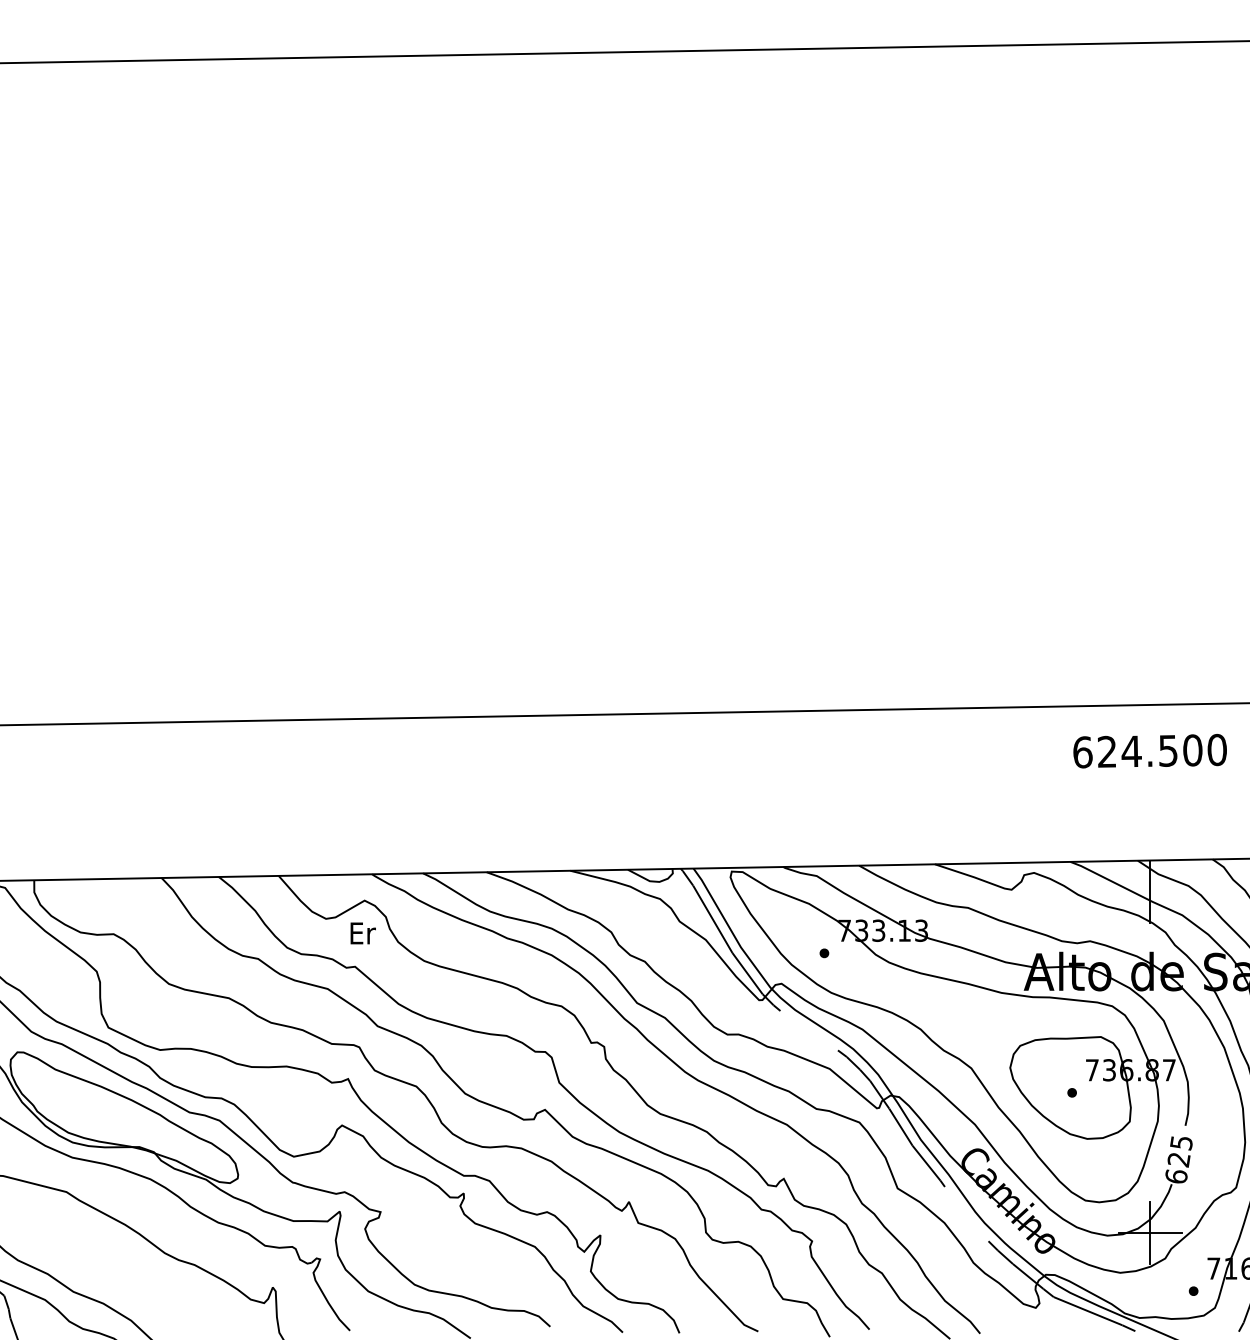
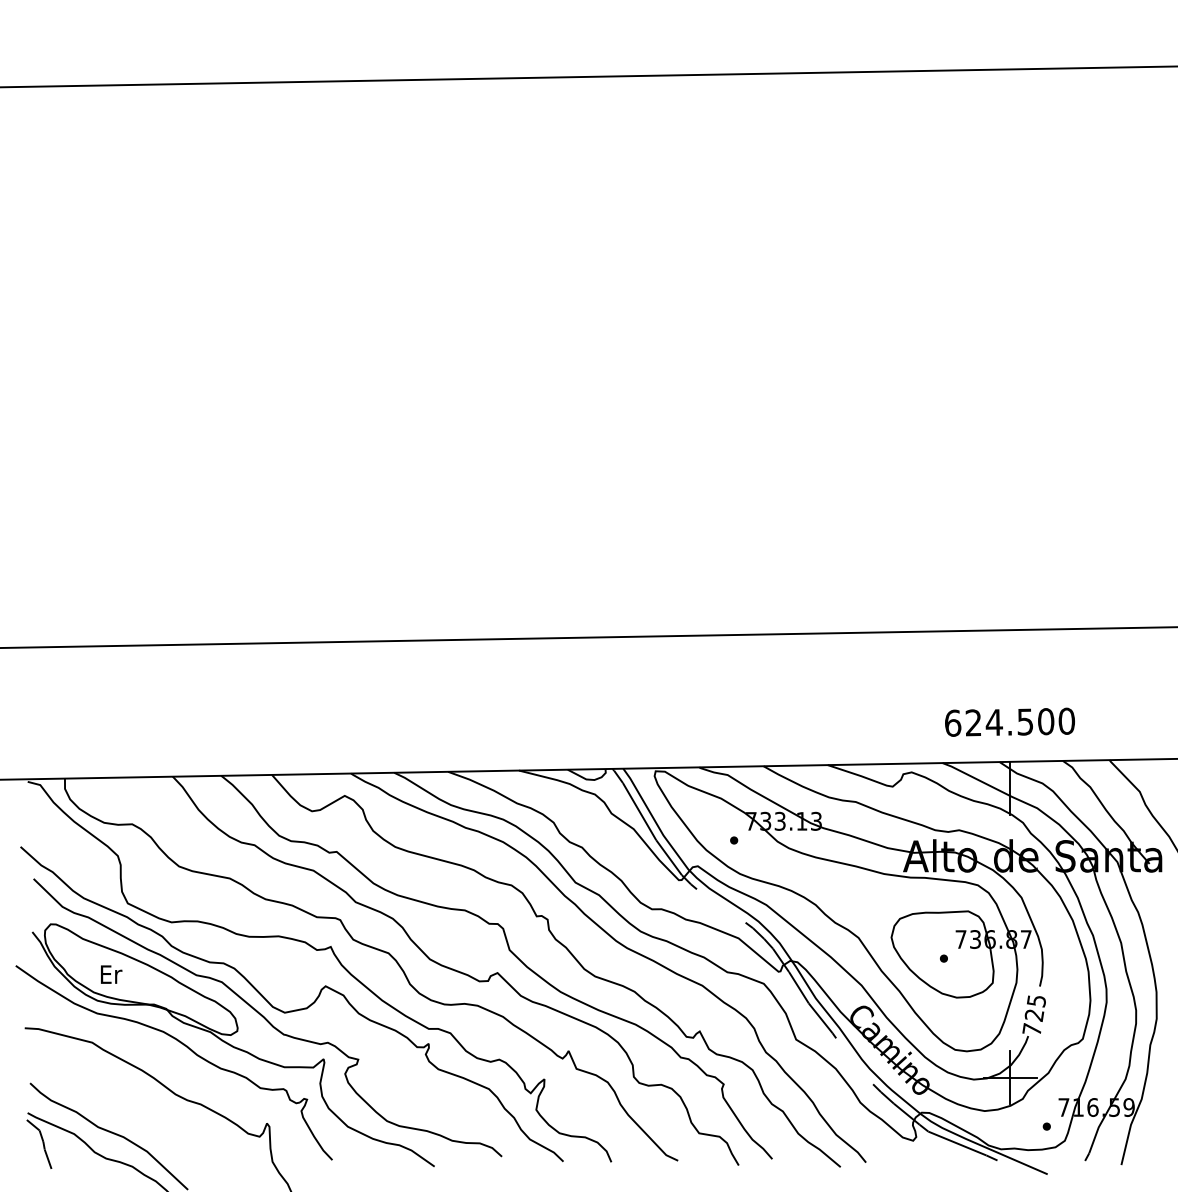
text: (1149, 750) -> (1009, 721), moved
text: (363, 933) -> (111, 974), moved
text: (1175, 1176) -> (1031, 1029), 625 -> 725

